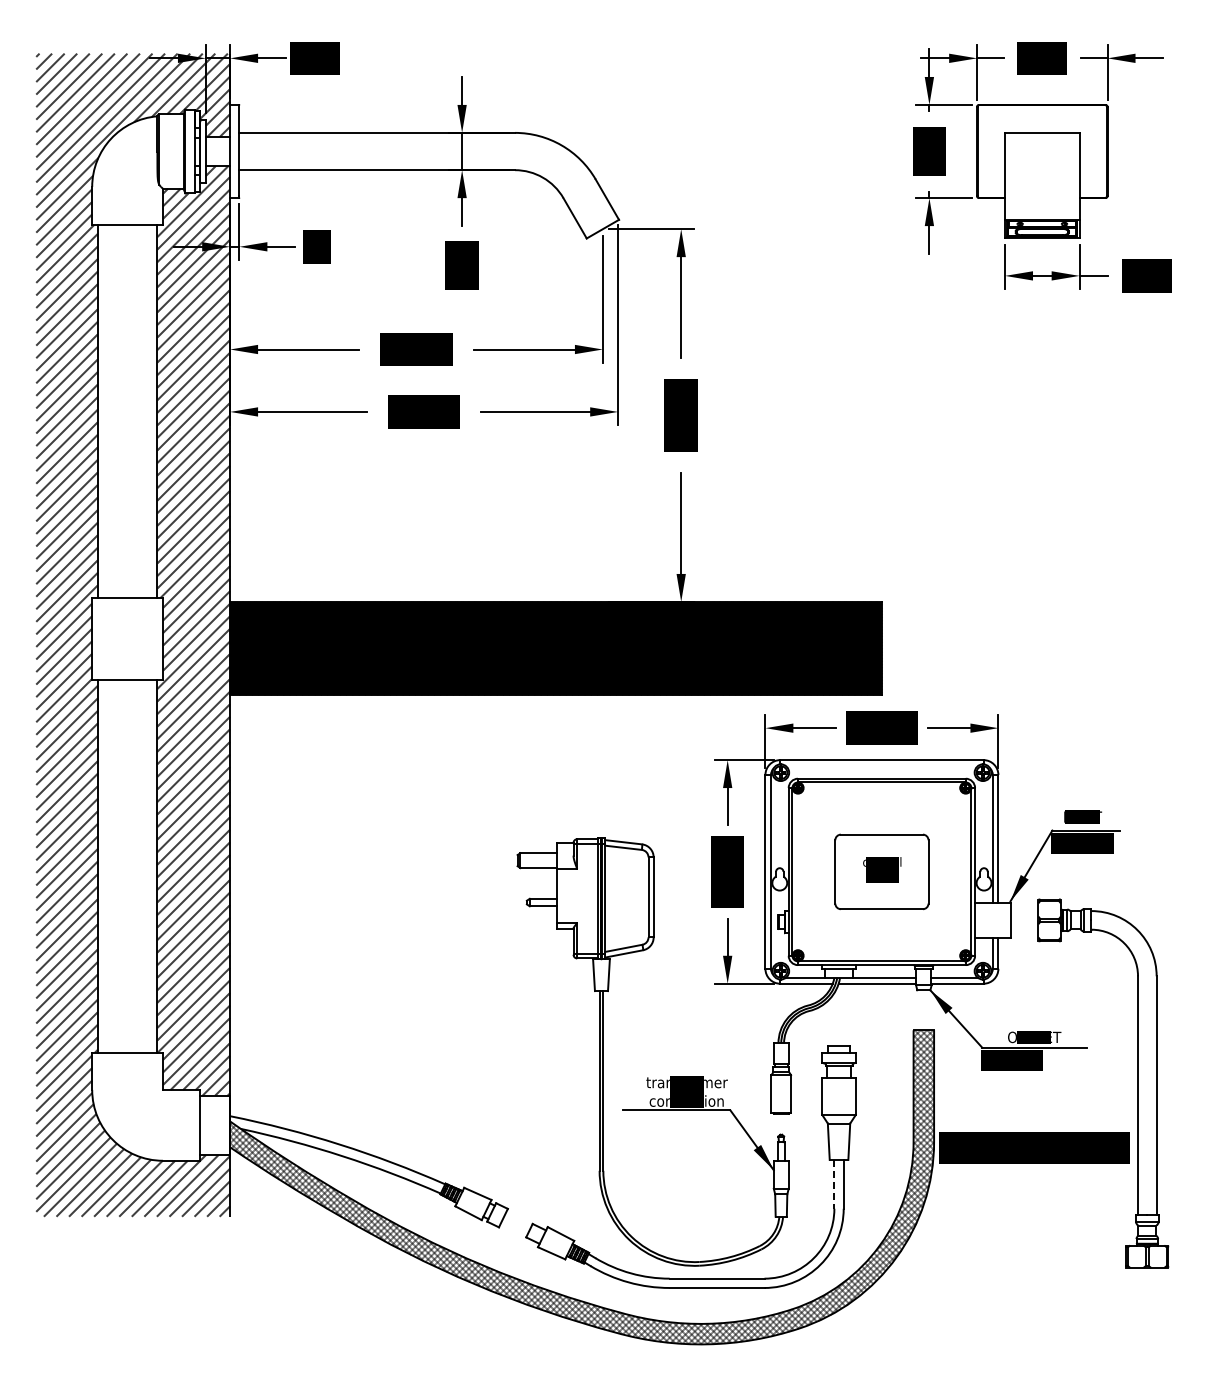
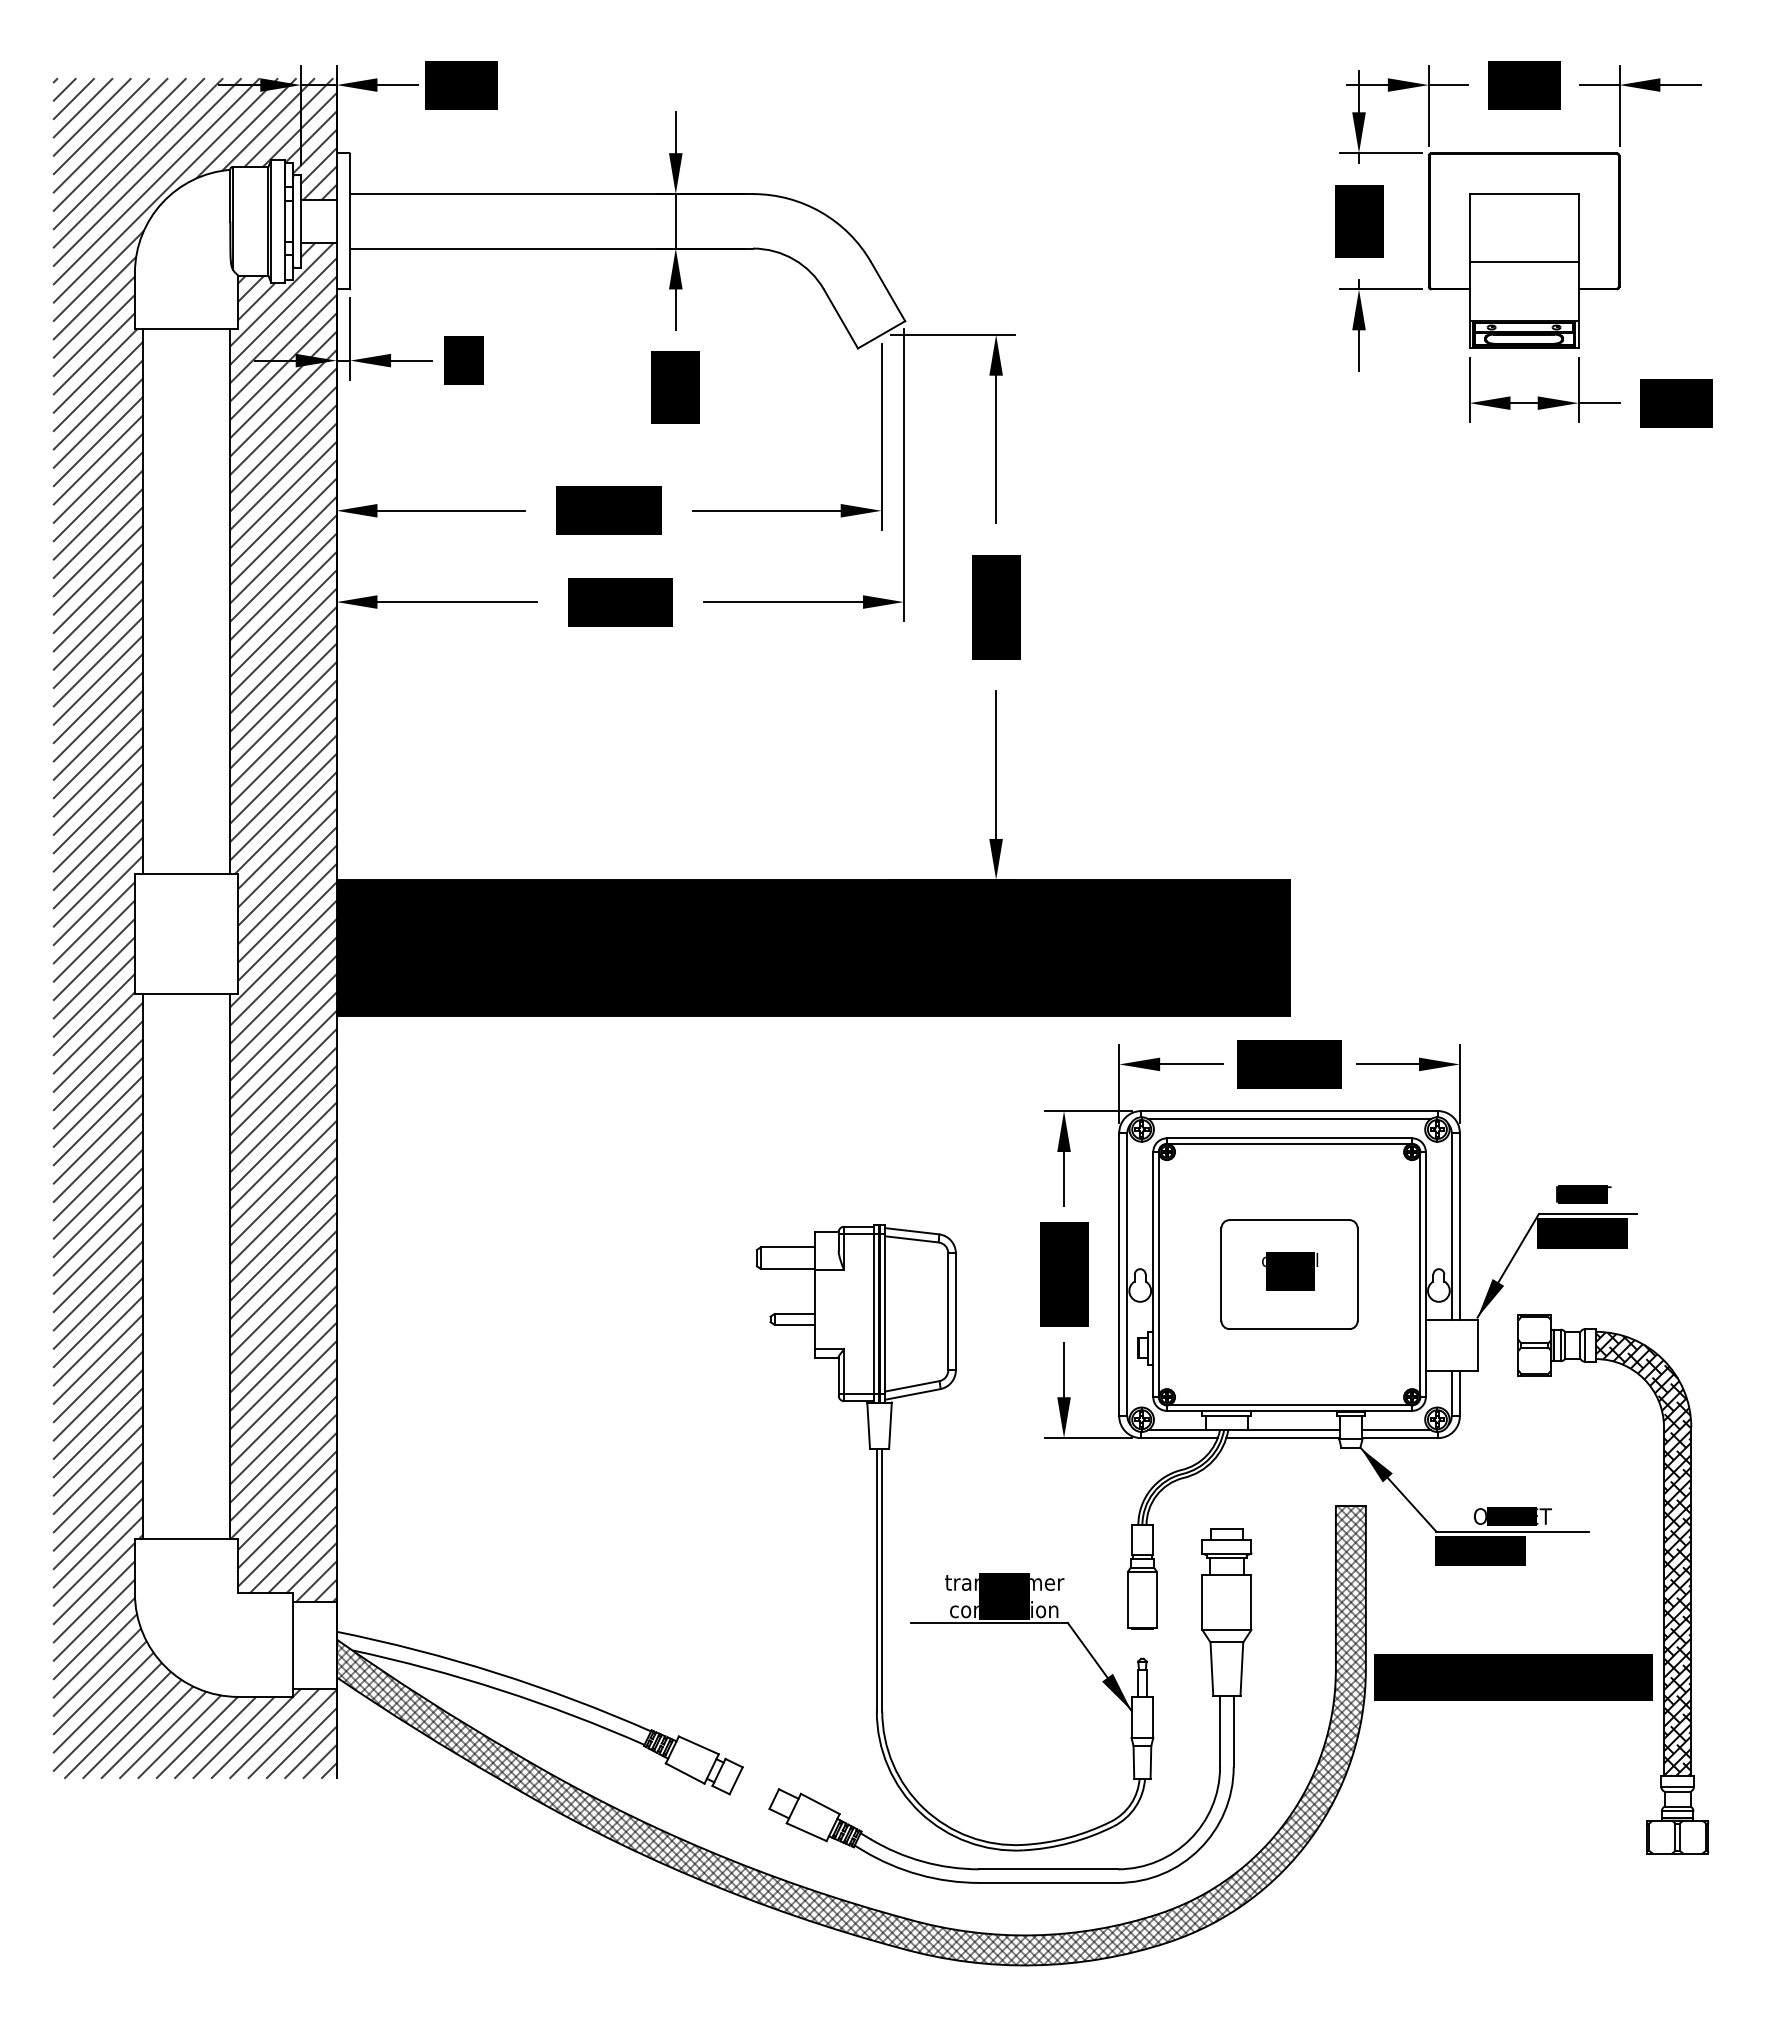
line: (1042, 179) -> (1524, 262), added
line: (881, 765) -> (1288, 1119), added
hatch: (1123, 1062) -> (1642, 1553), added
line: (834, 1184) -> (1220, 1731), dashed -> solid

